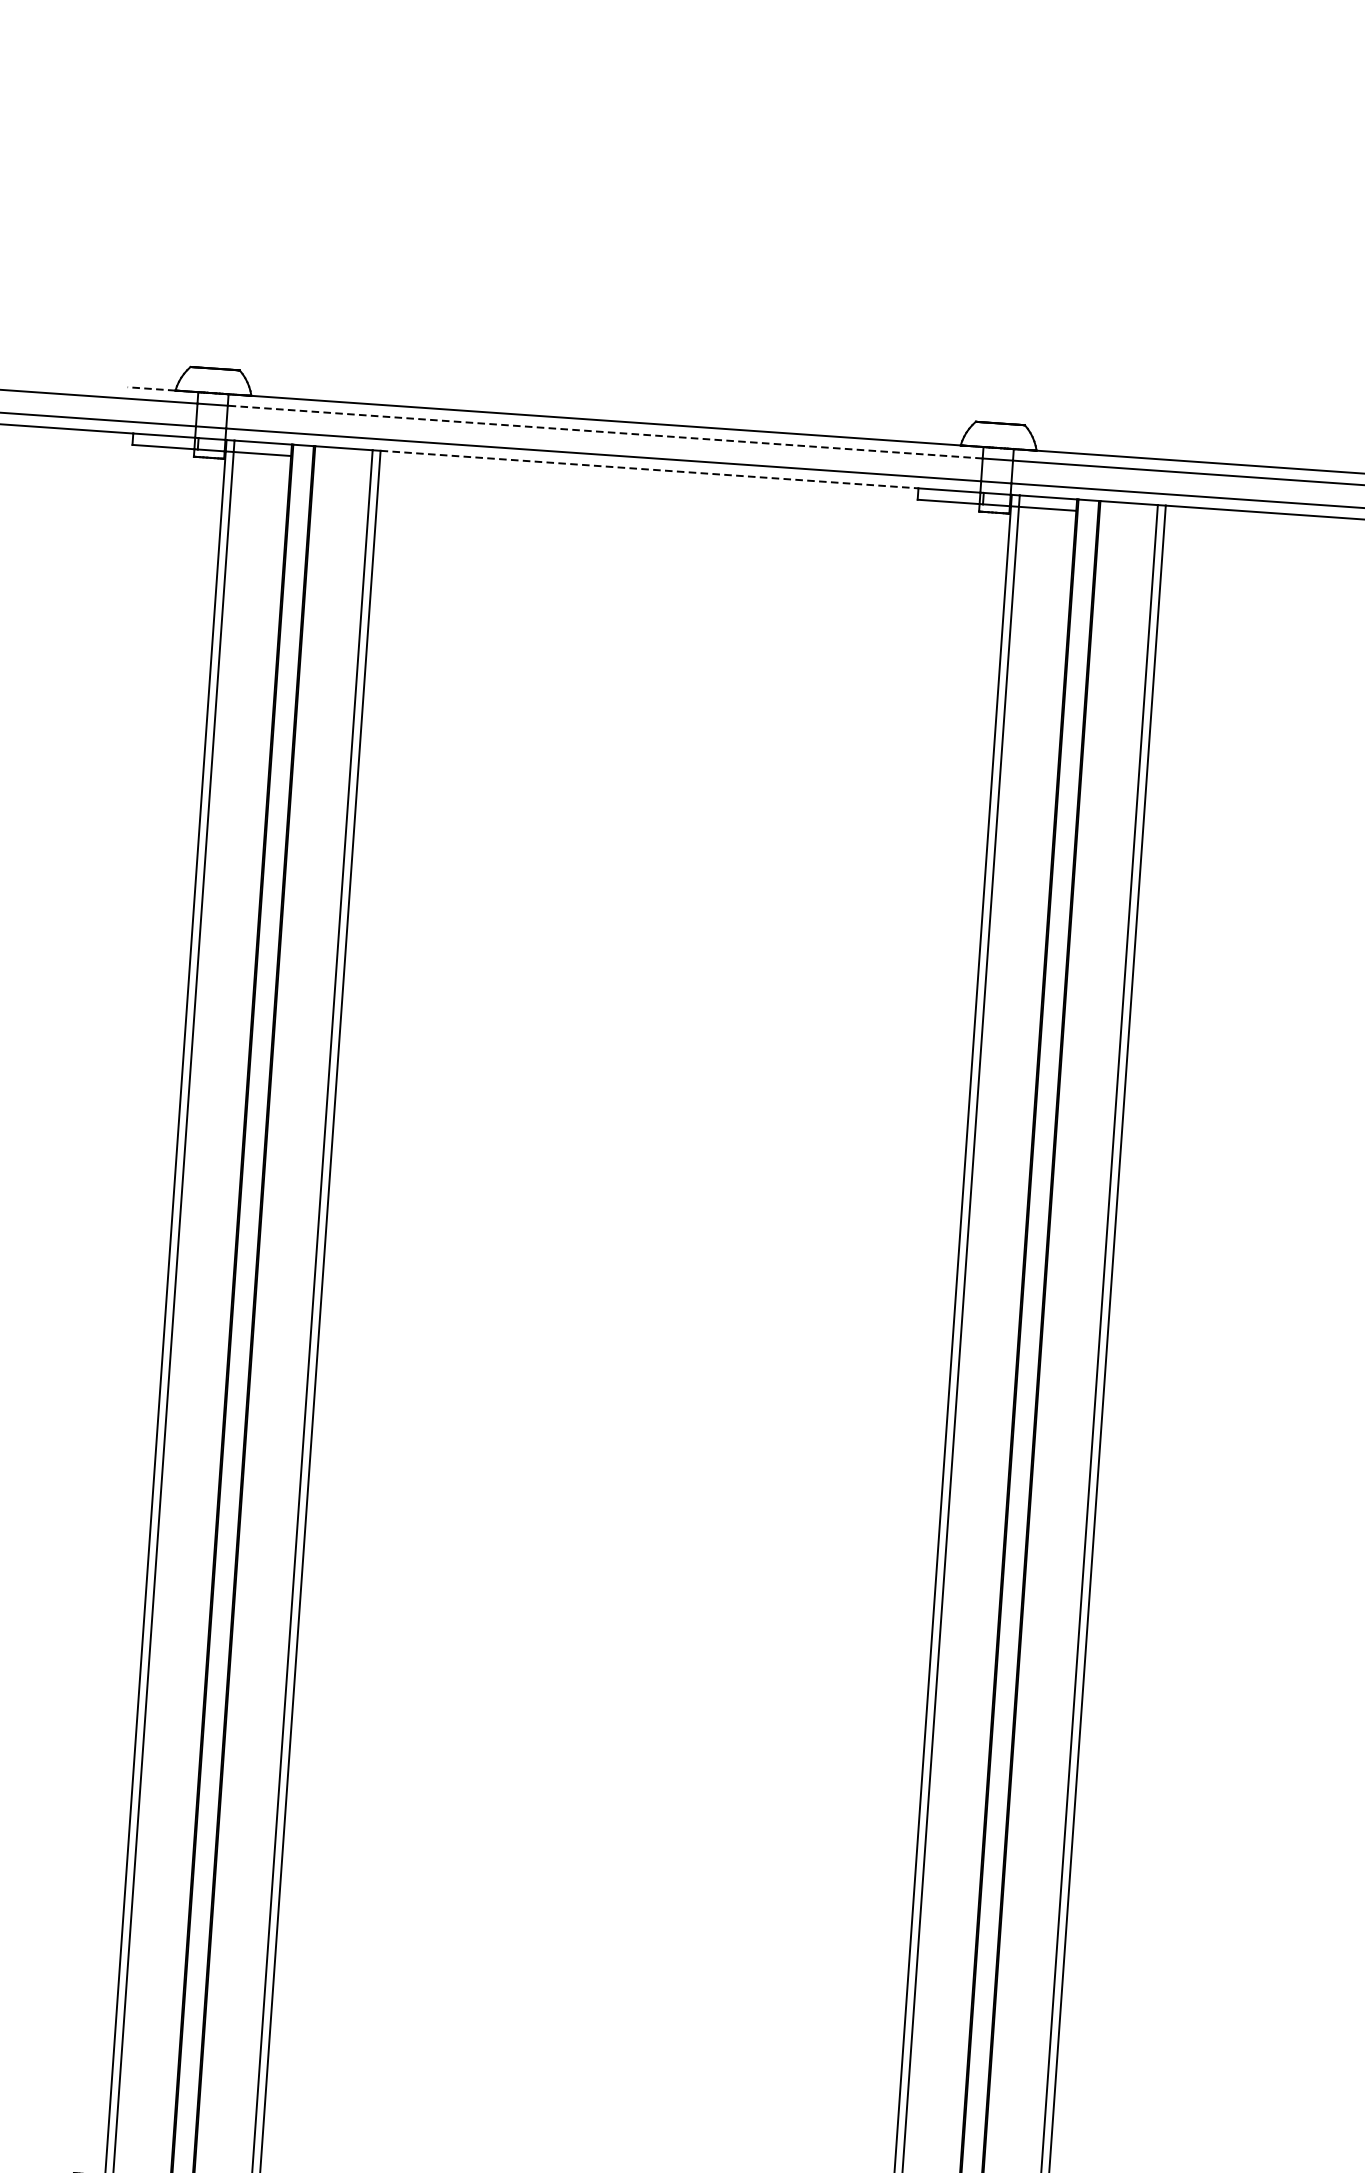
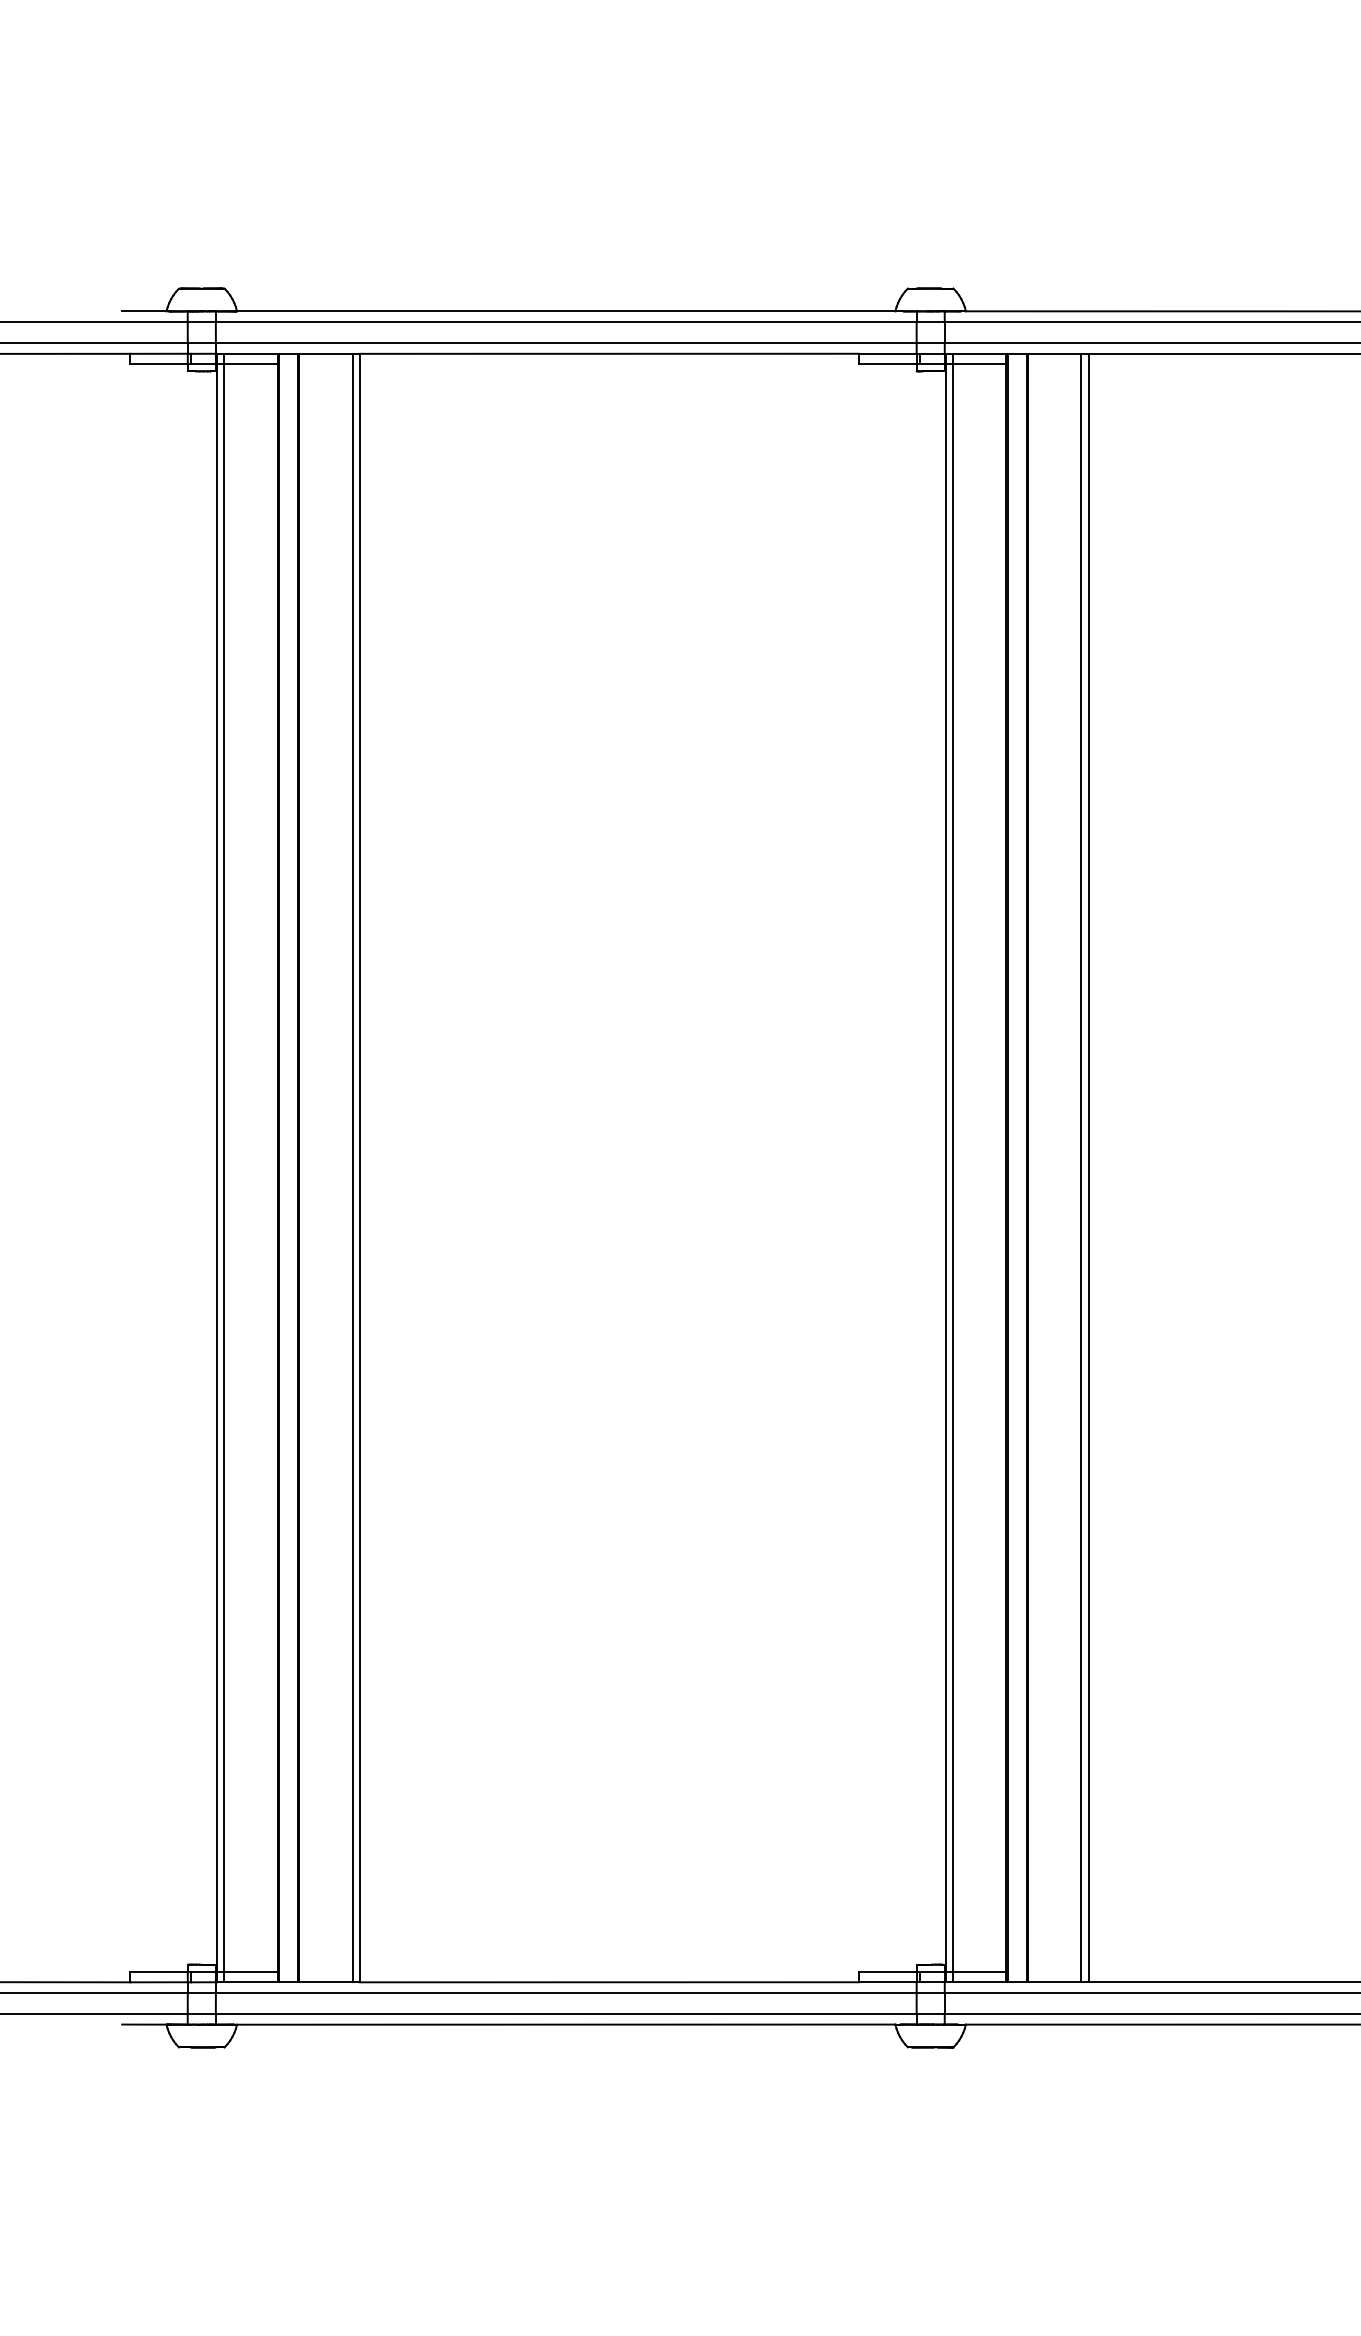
line: (150, 388) -> (143, 311), dashed -> solid
line: (604, 432) -> (565, 322), dashed -> solid
line: (649, 469) -> (609, 353), dashed -> solid

